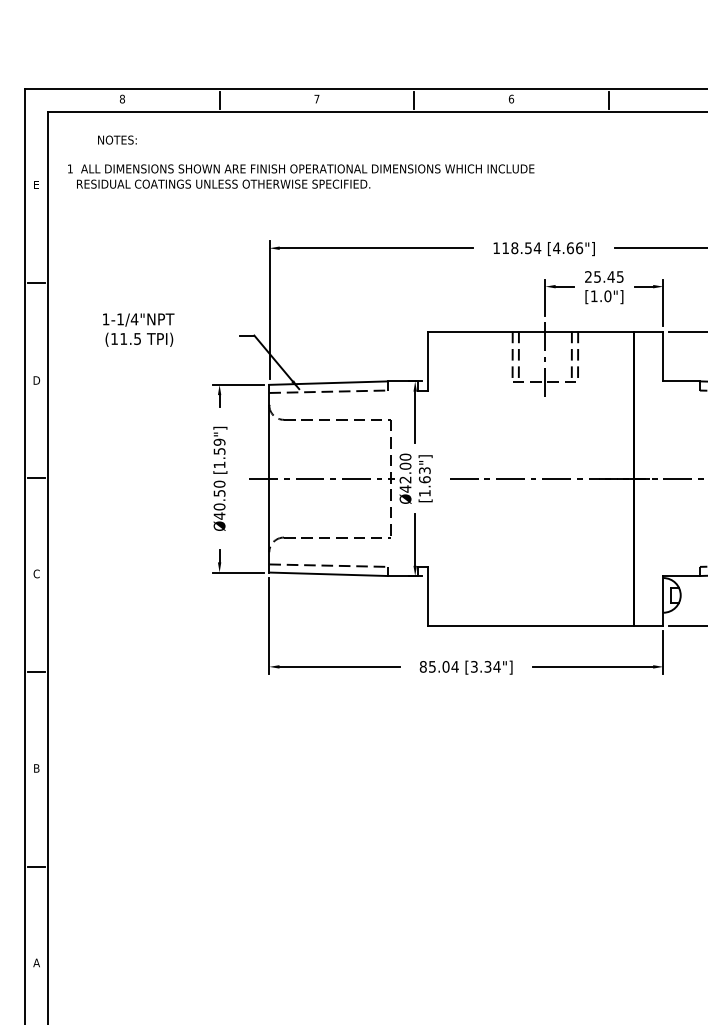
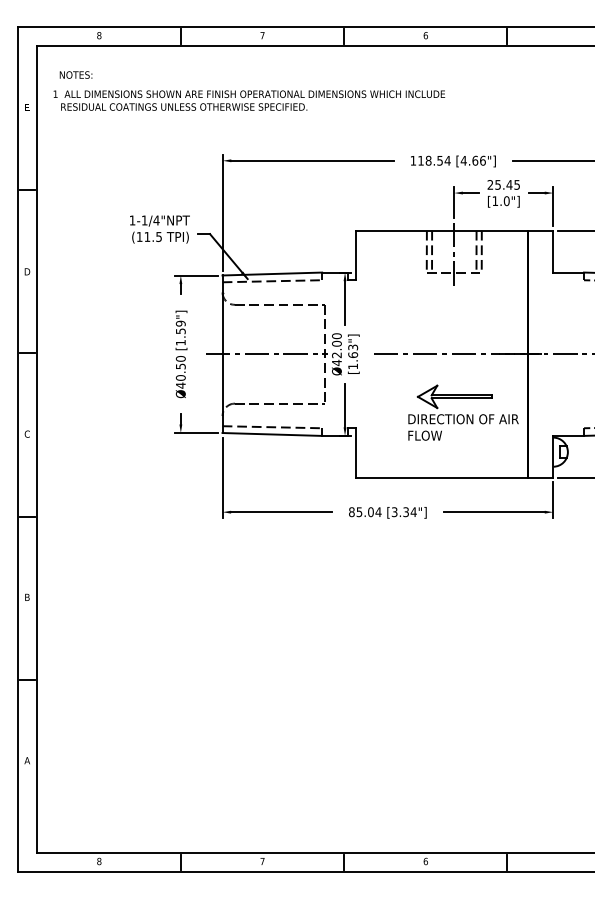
text: (116, 139) -> (75, 74), moved
text: (138, 330) -> (159, 229), moved
part: (556, 548) -> (463, 412), added

